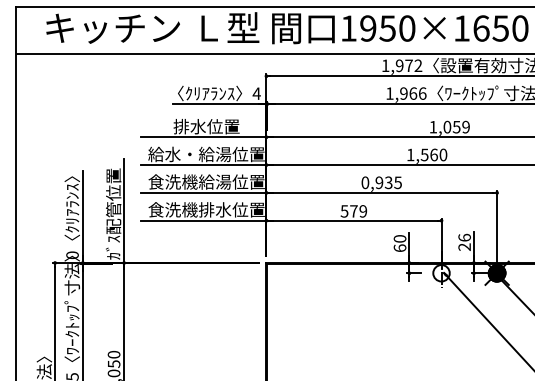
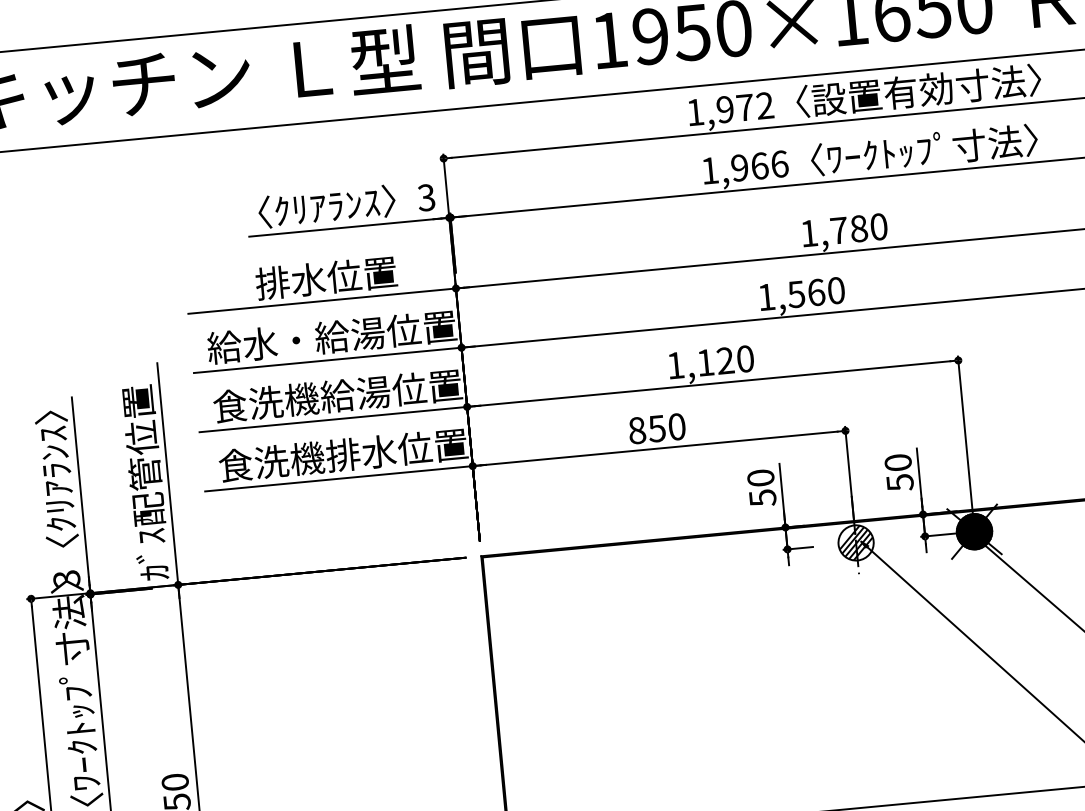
text: (256, 93) -> (425, 197), 4 -> 3
text: (456, 126) -> (858, 227), 1,059 -> 1,780
text: (381, 182) -> (710, 361), 0,935 -> 1,120
text: (353, 211) -> (656, 429), 579 -> 850
text: (464, 242) -> (898, 472), 26 -> 50
text: (399, 248) -> (761, 498), 60 -> 50
text: (72, 255) -> (66, 579), 0 -> 3
hatch: (441, 273) -> (856, 543), added

